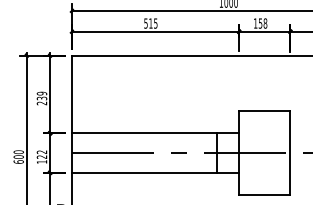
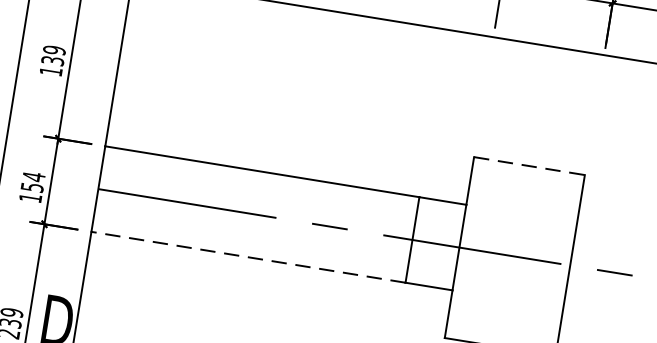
text: (41, 103) -> (49, 71), 239 -> 139
line: (264, 111) -> (528, 166), solid -> dashed
text: (41, 154) -> (32, 181), 122 -> 154
line: (144, 172) -> (248, 256), solid -> dashed

